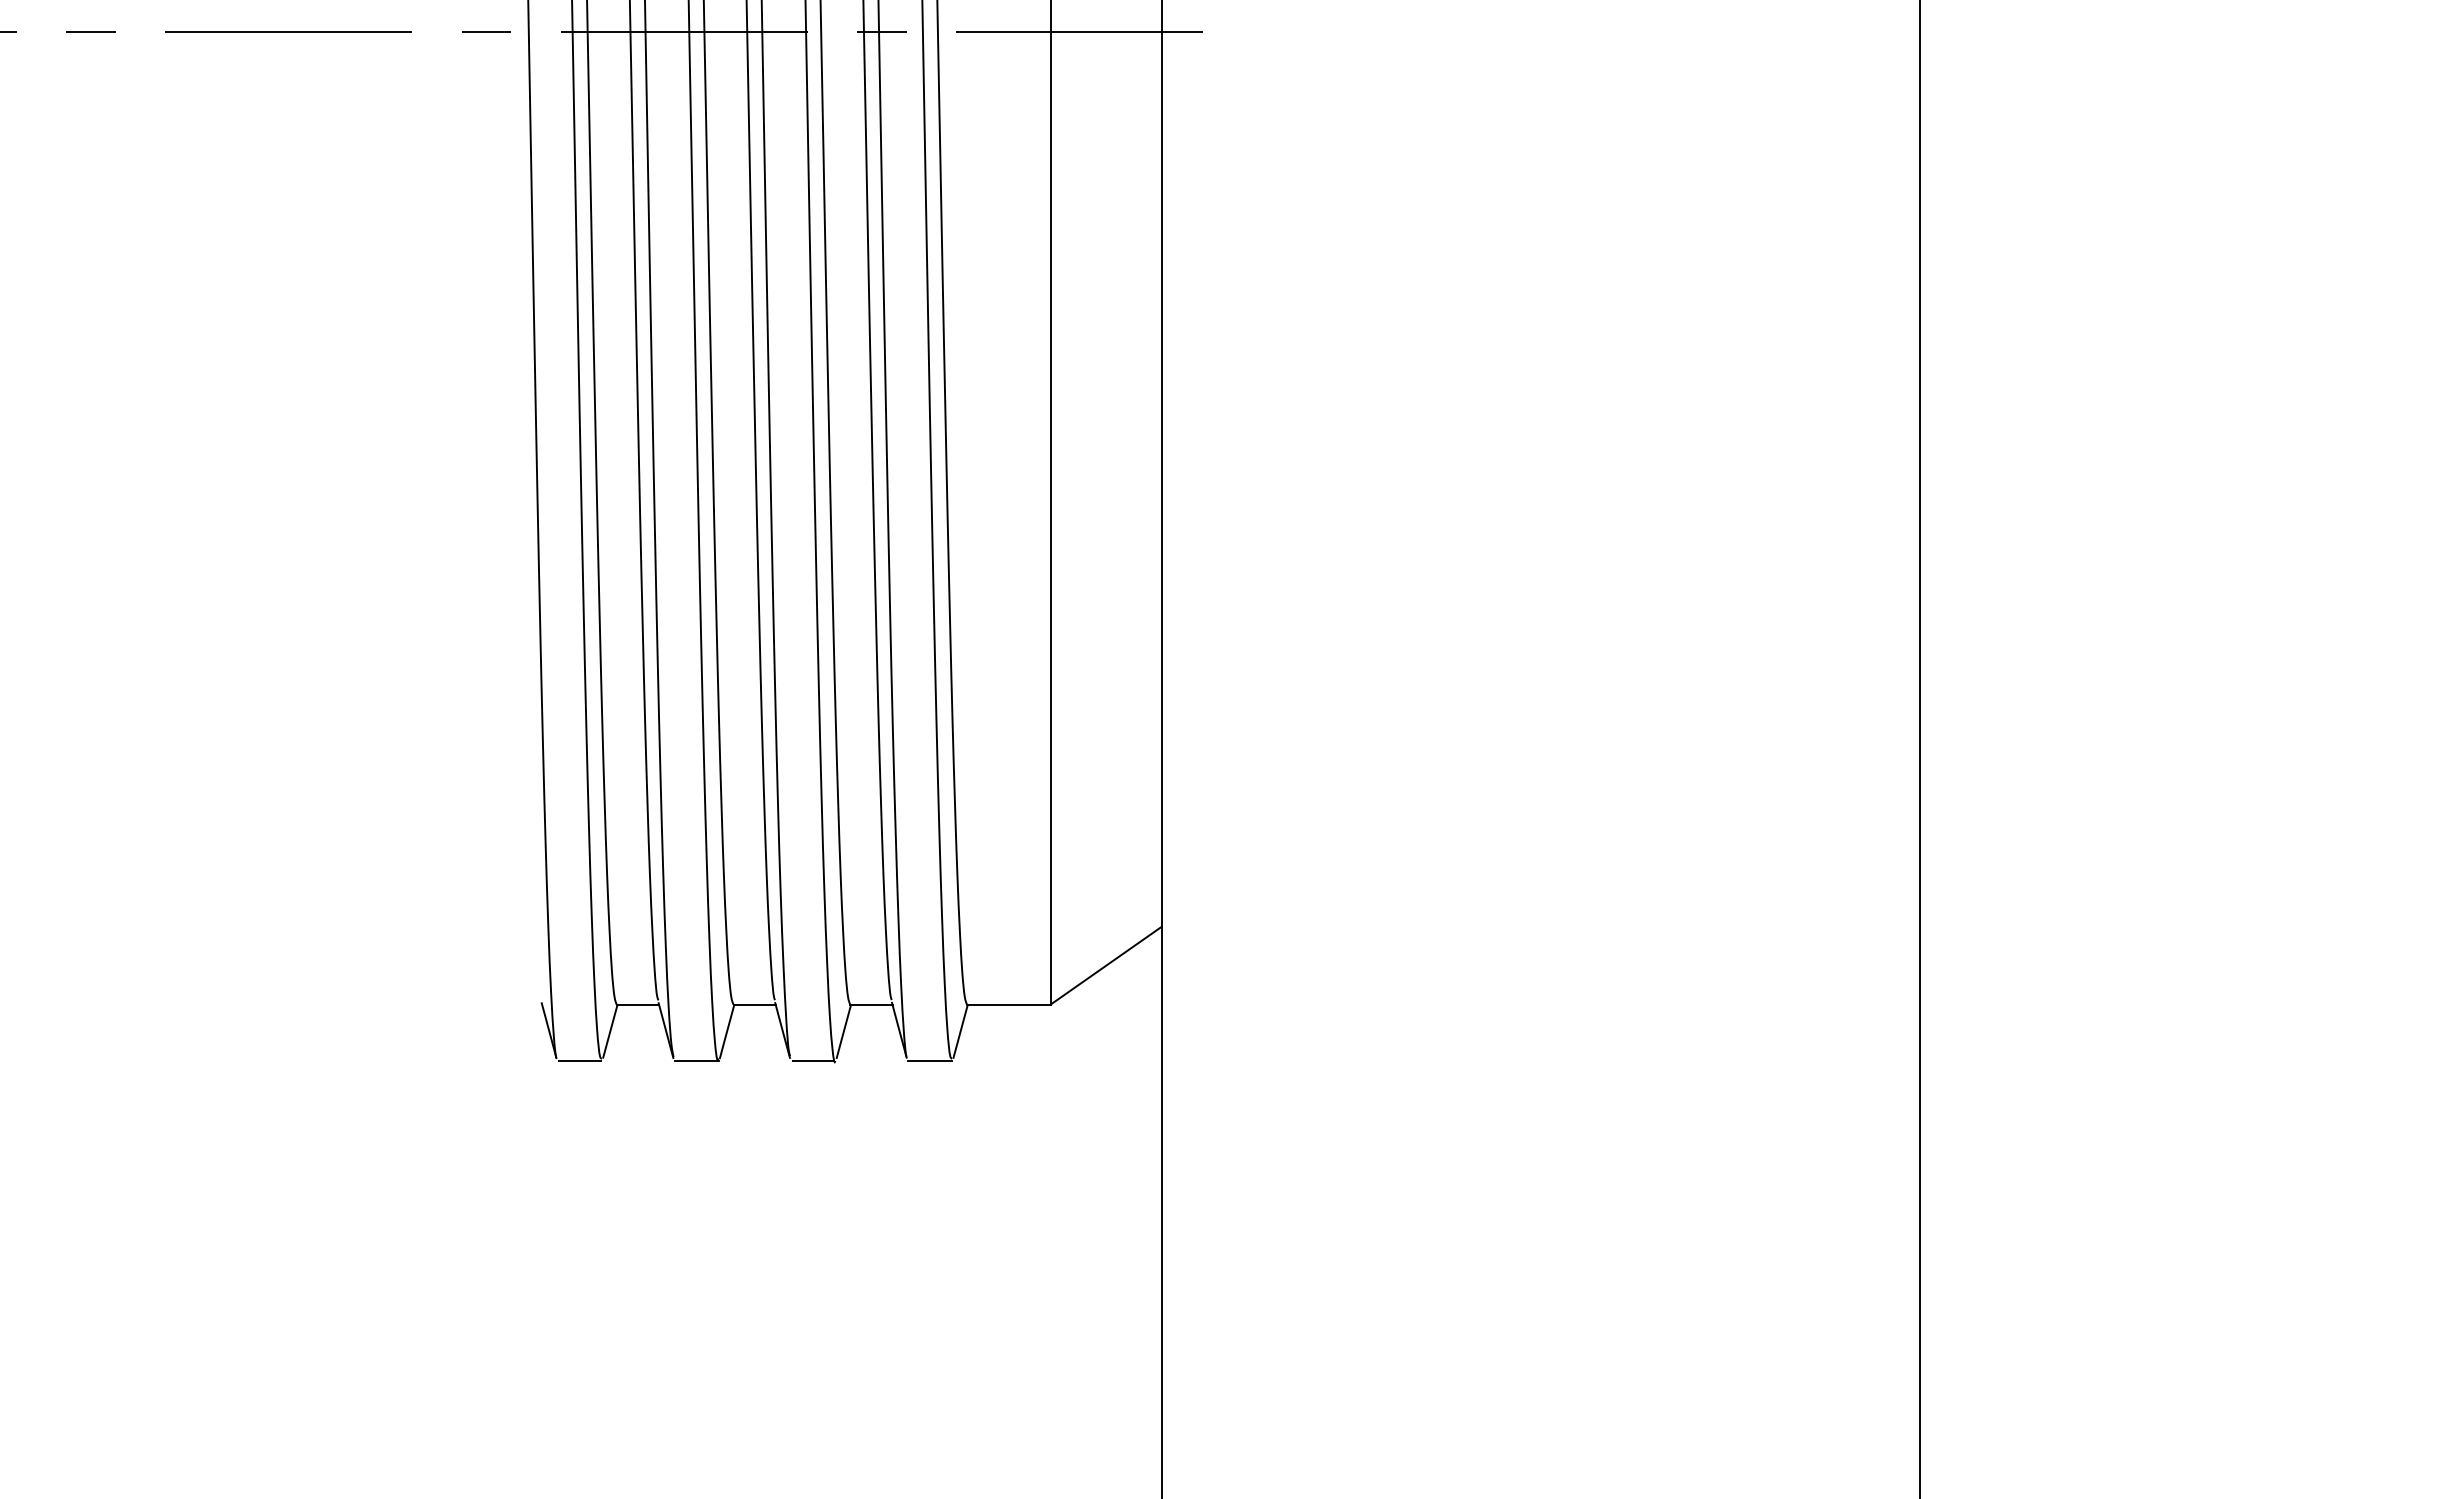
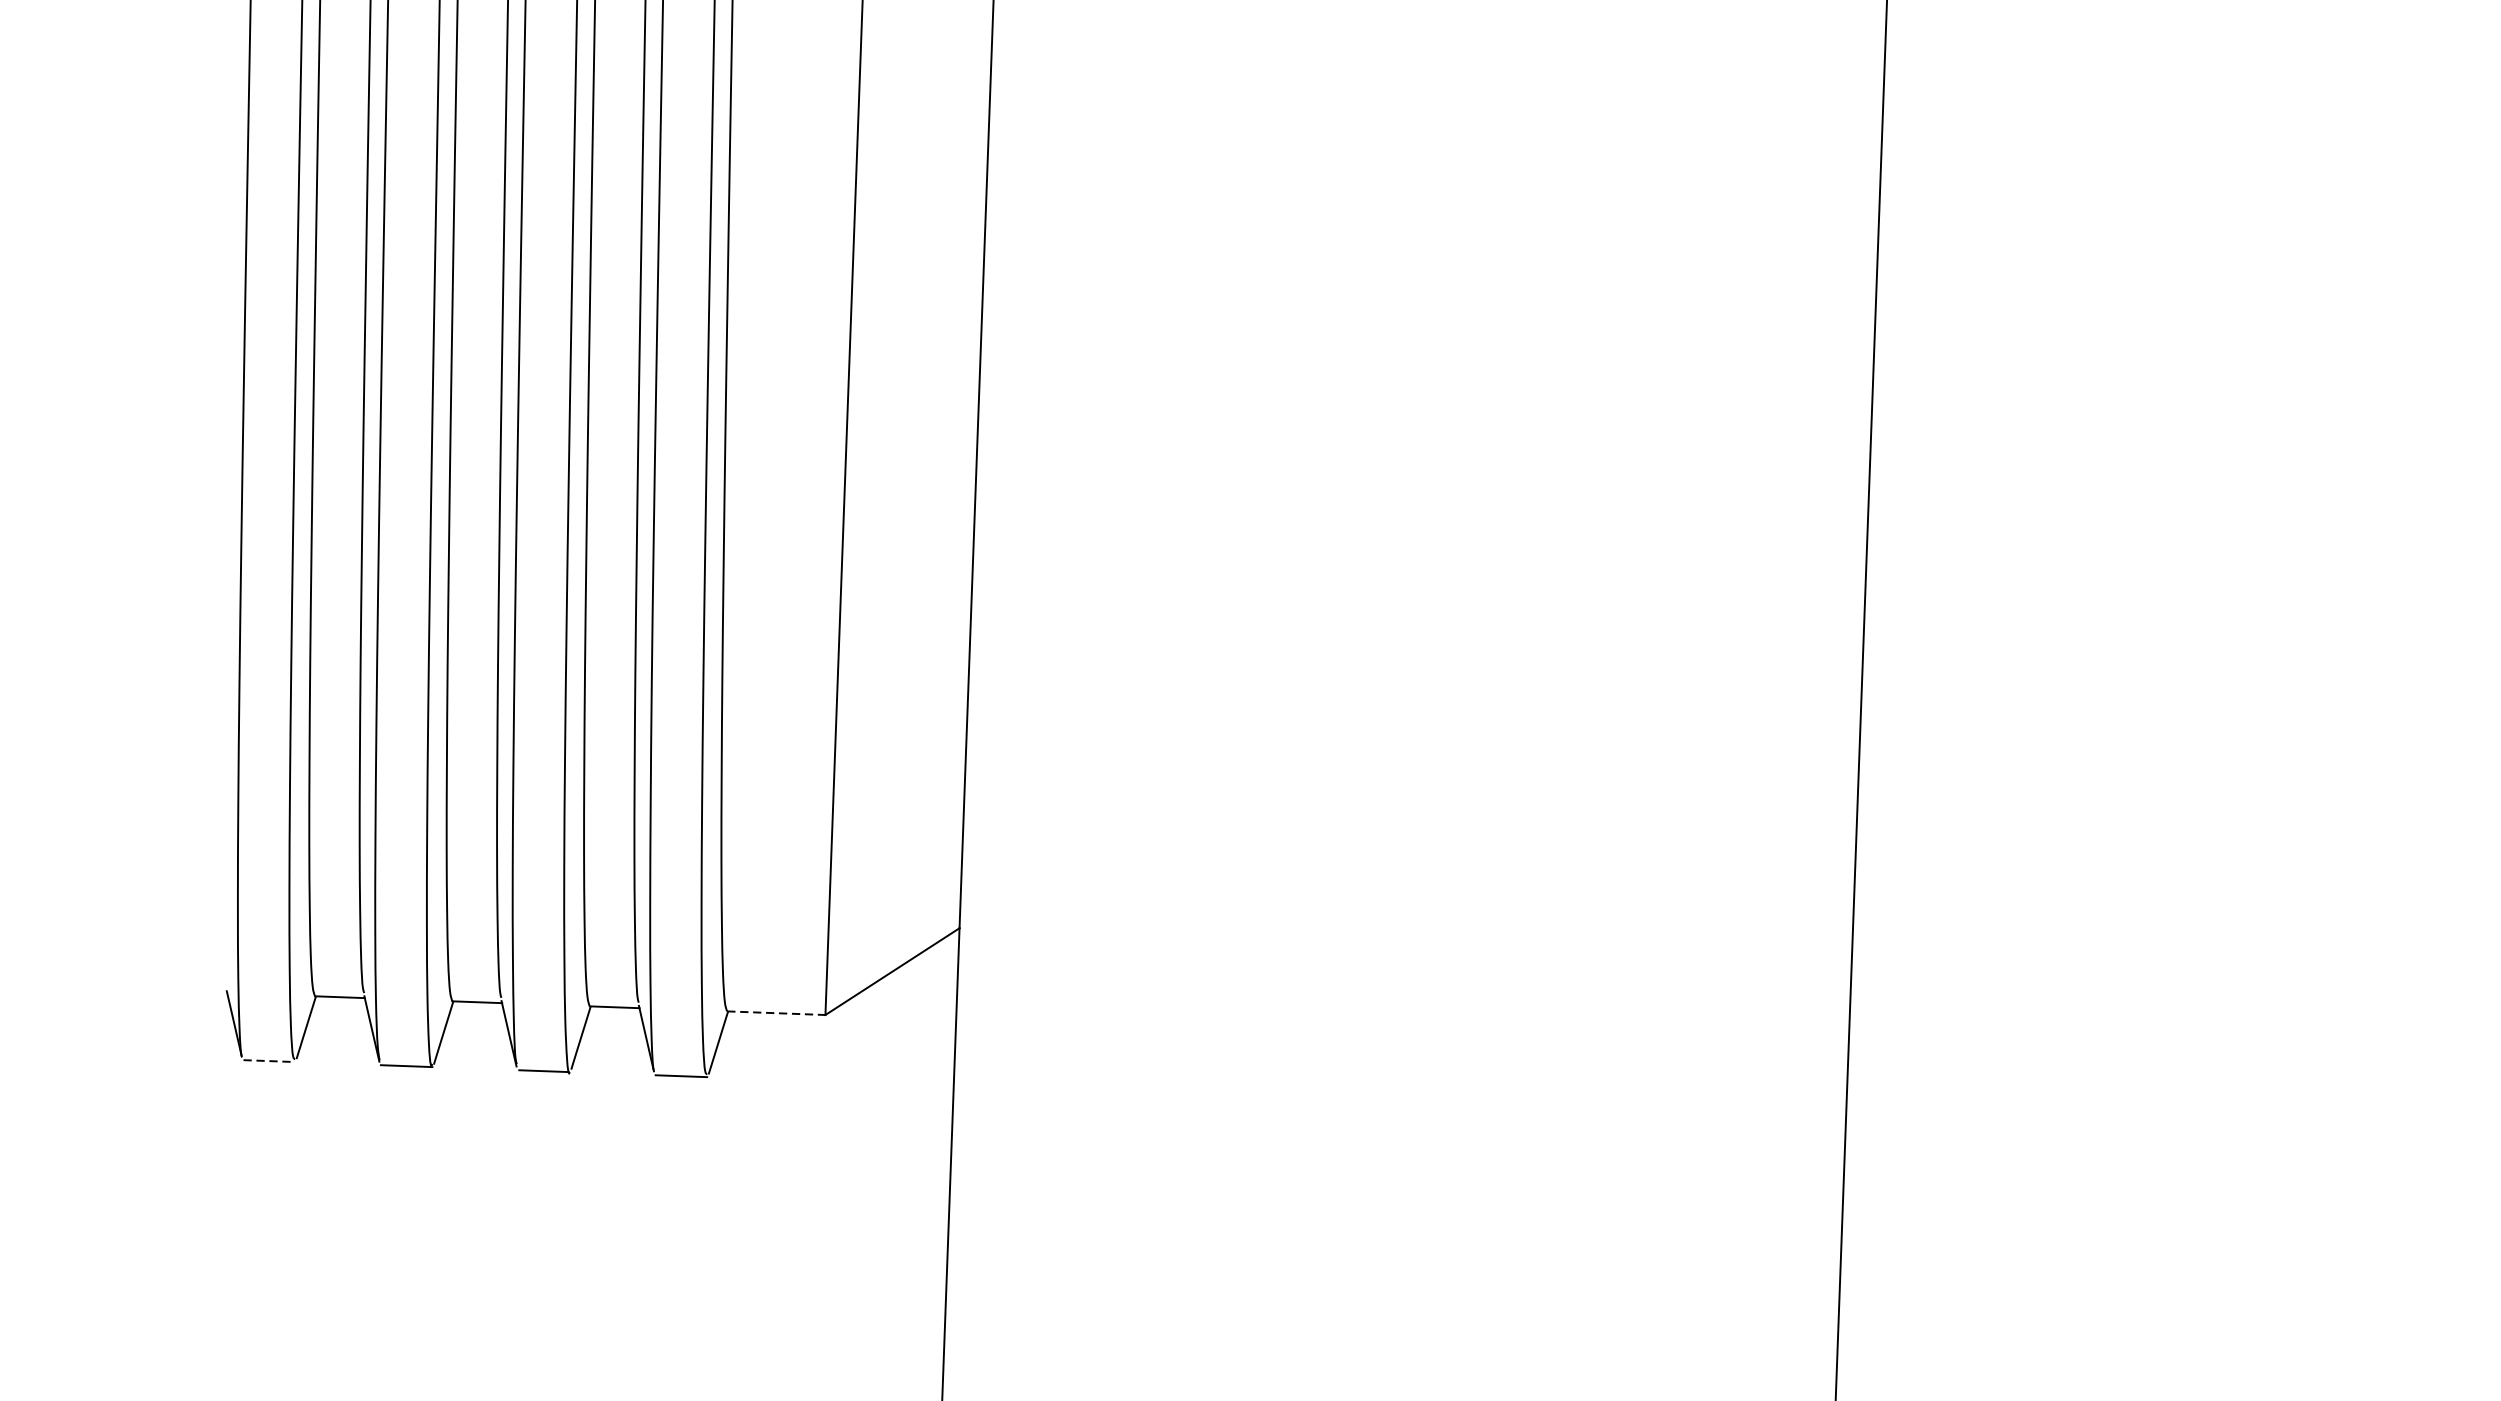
line: (1008, 1004) -> (775, 1012), solid -> dashed
line: (579, 1061) -> (268, 1061), solid -> dashed

